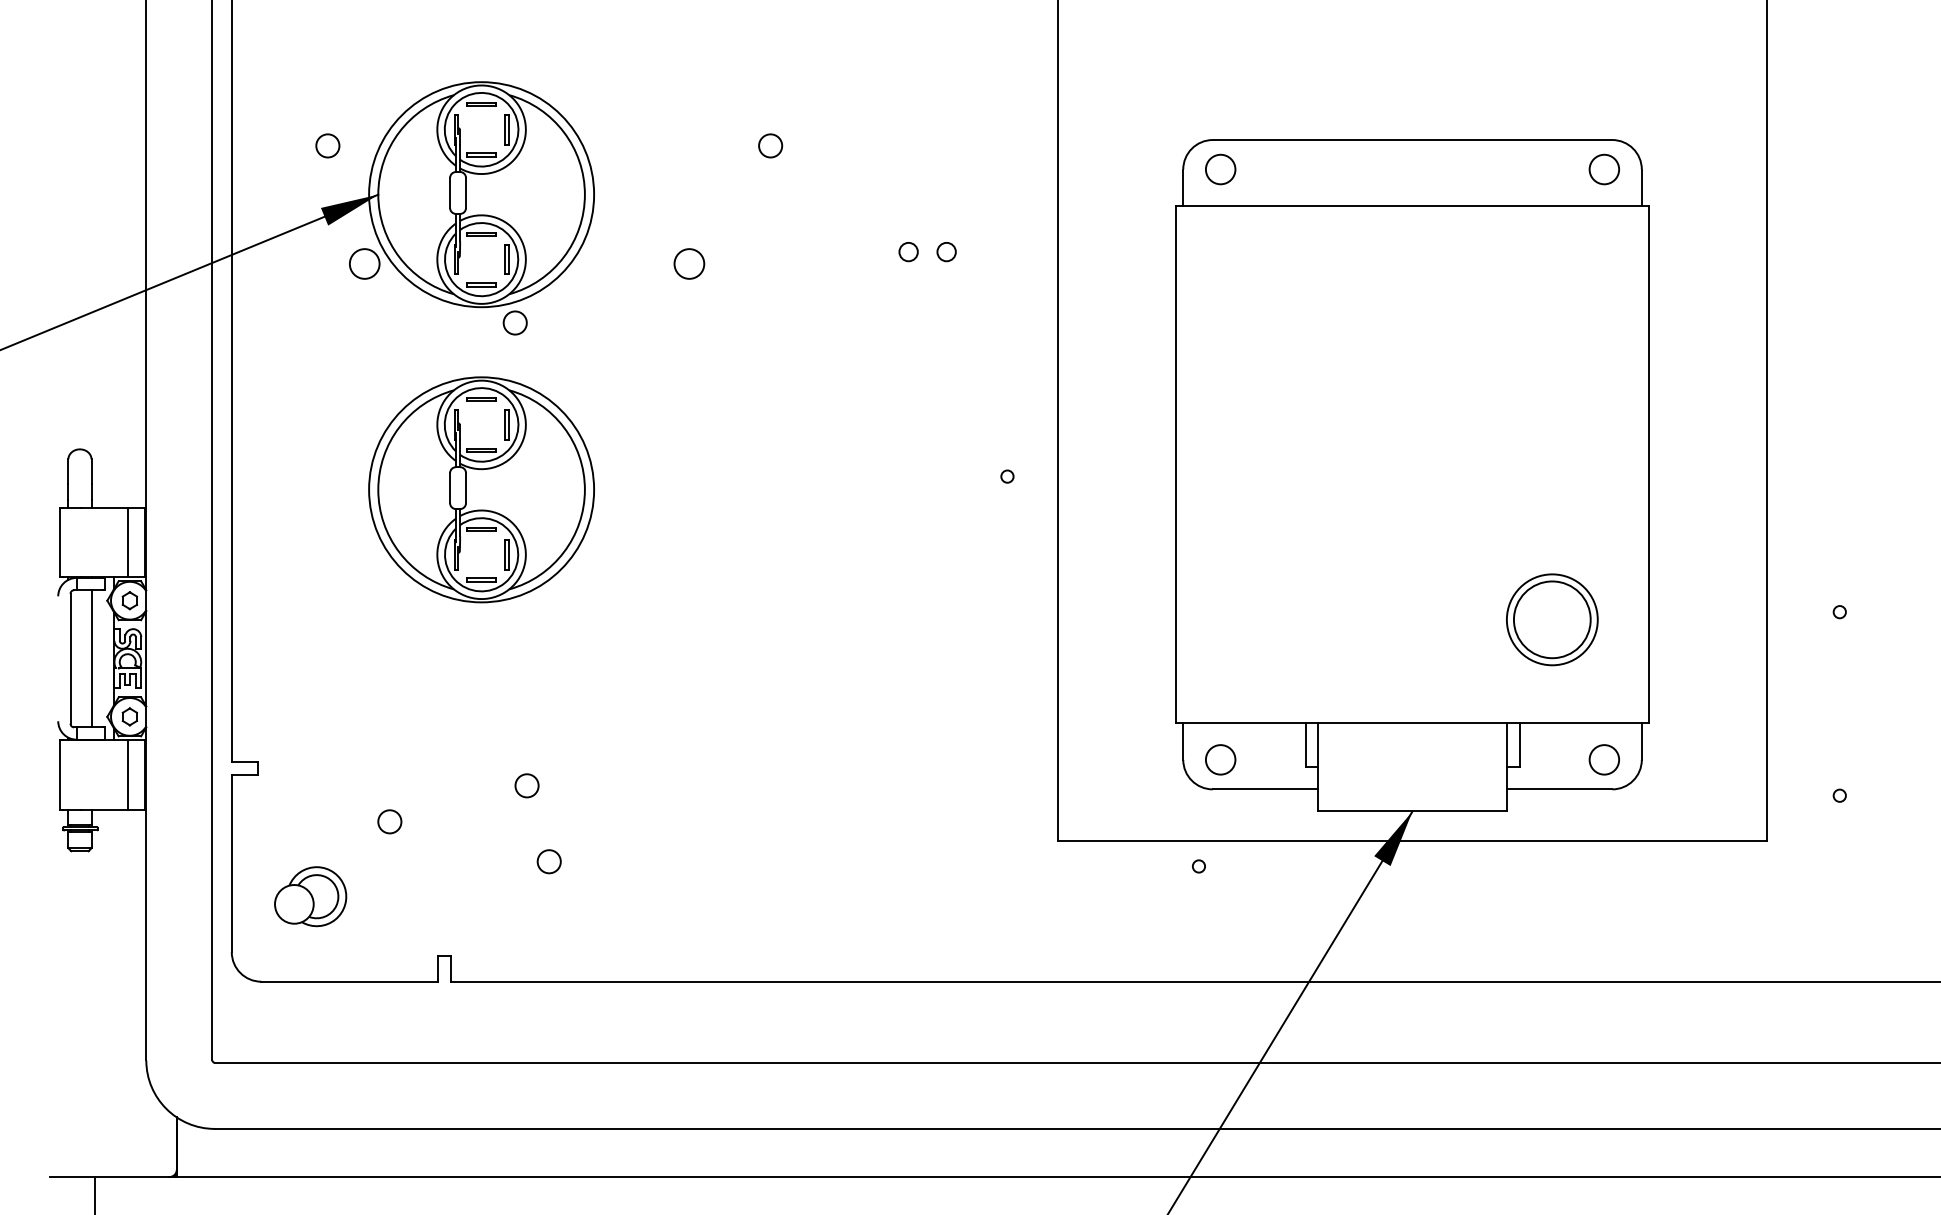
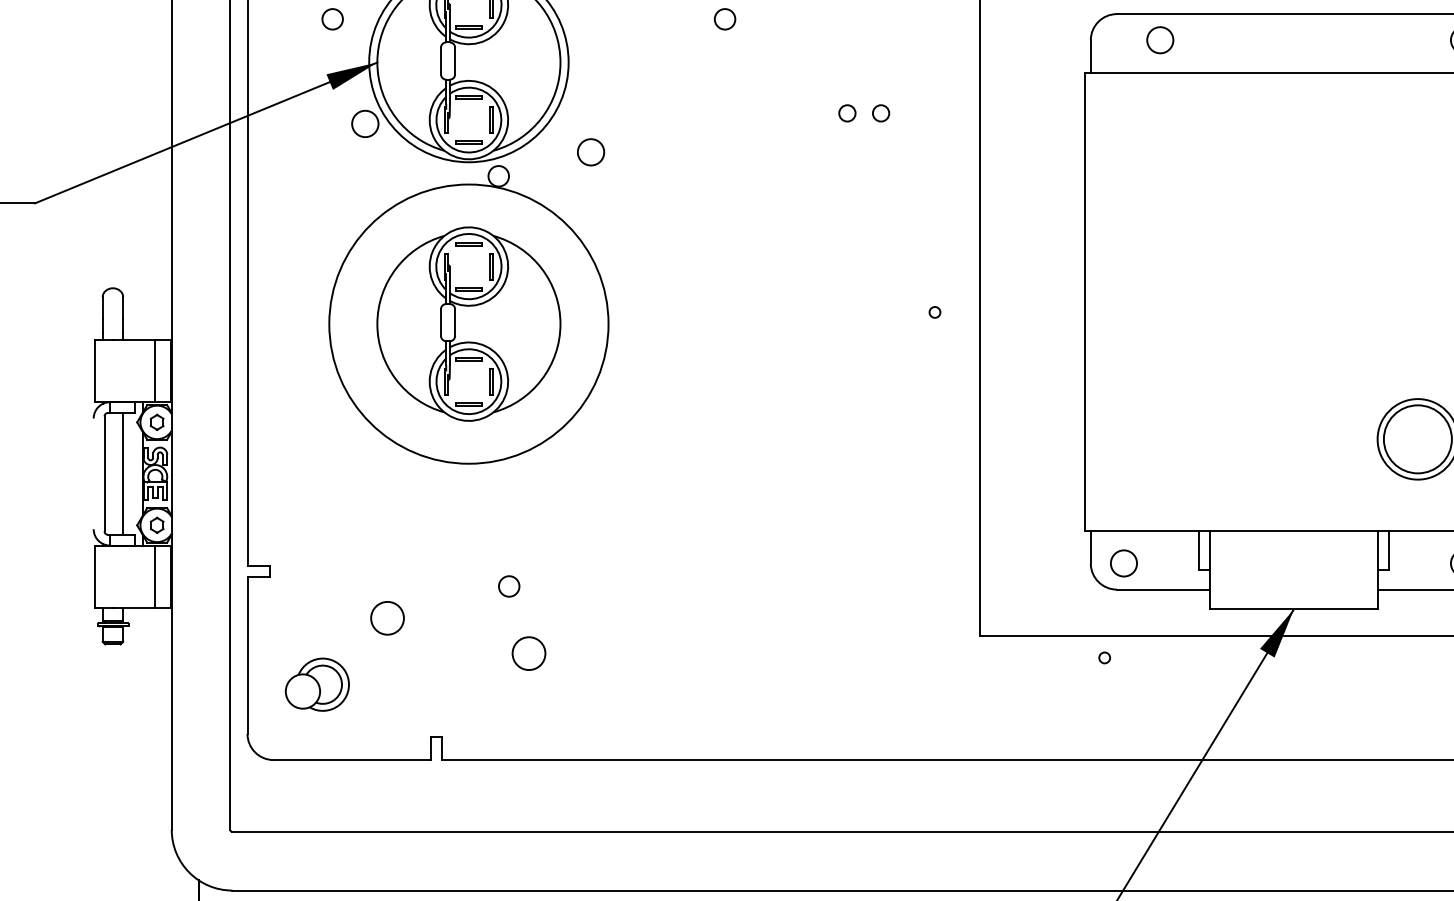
circle: (1220, 169) -> (1160, 40), moved
circle: (689, 263) -> (591, 151), moved
circle: (481, 489) -> (468, 323), size x1.4
circle: (389, 821) -> (387, 618), size x1.6
circle: (548, 861) -> (528, 653), size x1.6

